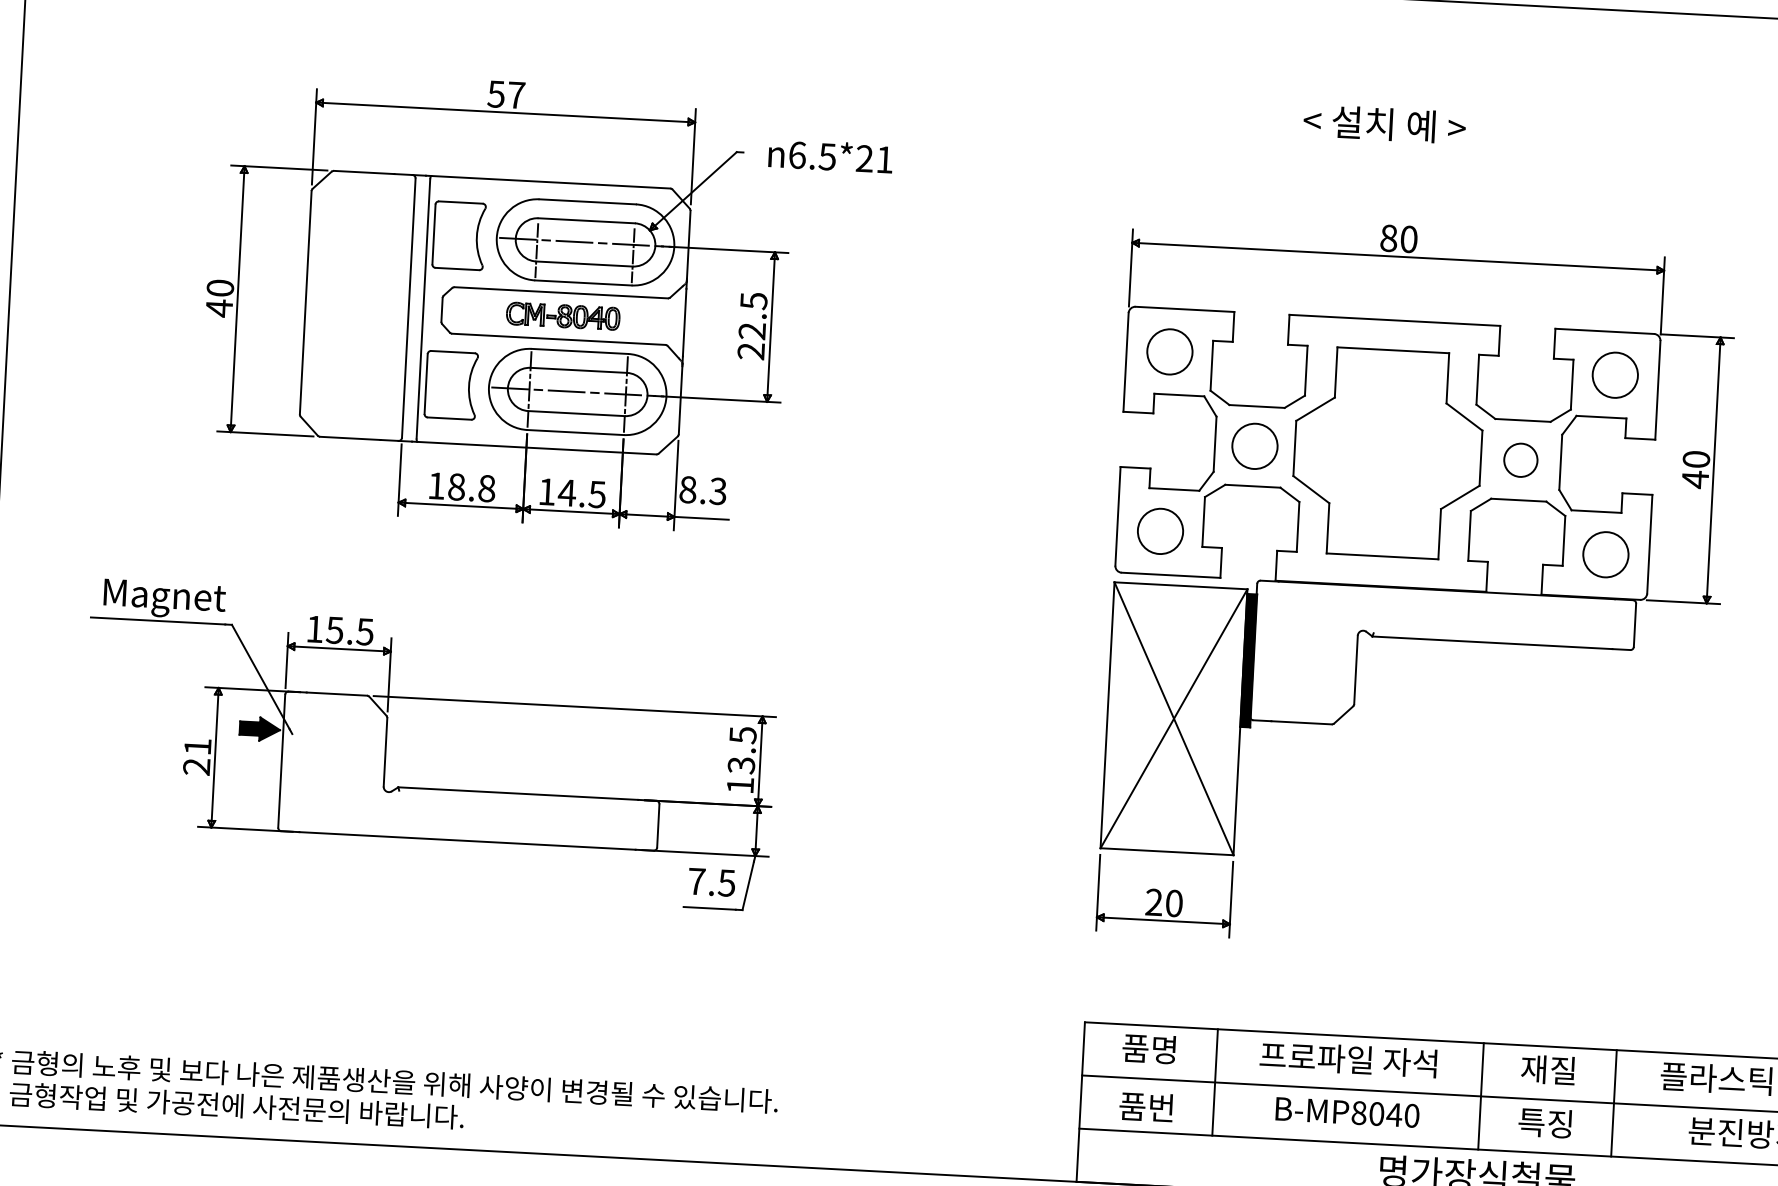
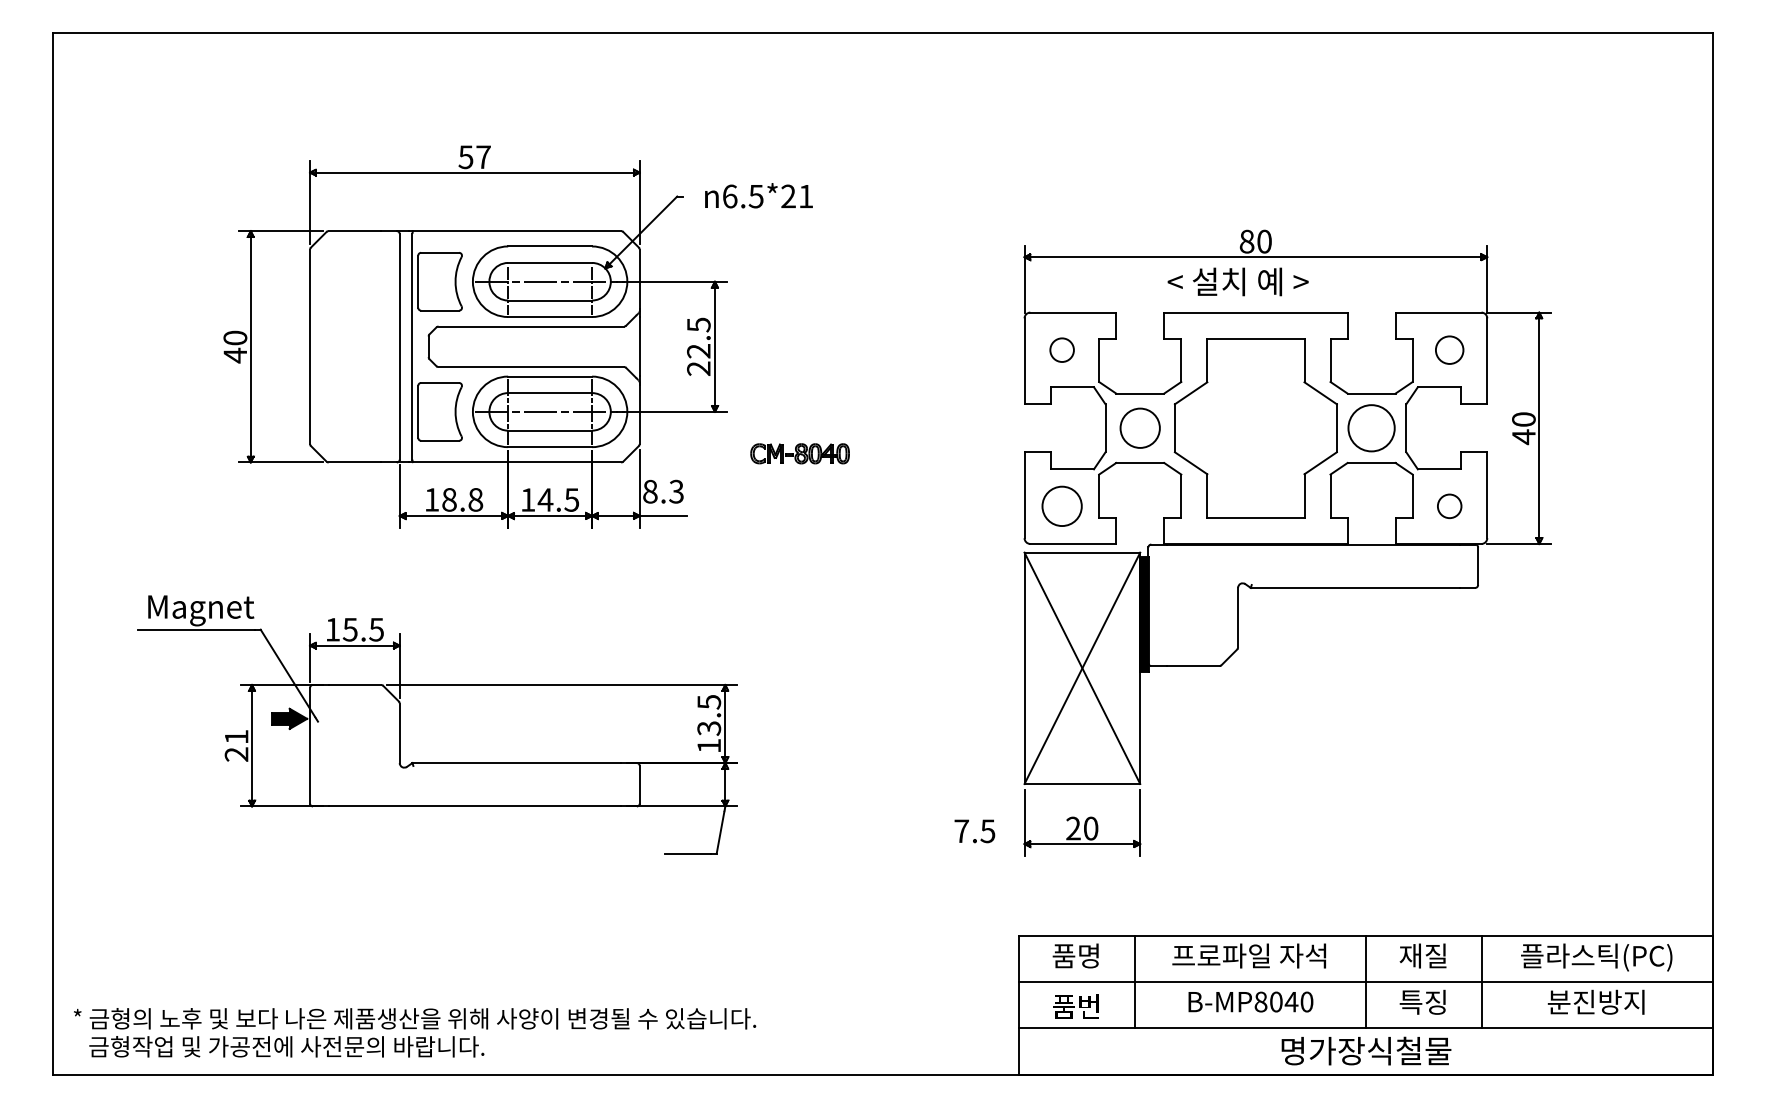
text: (1383, 123) -> (1237, 281), moved
part: (562, 315) -> (799, 453), moved
circle: (1169, 351) -> (1061, 349), size x0.6
circle: (1615, 374) -> (1449, 349), size x0.7
circle: (1520, 459) -> (1371, 427), size x1.6
circle: (1605, 554) -> (1449, 506), size x0.6
text: (711, 882) -> (974, 831), moved

